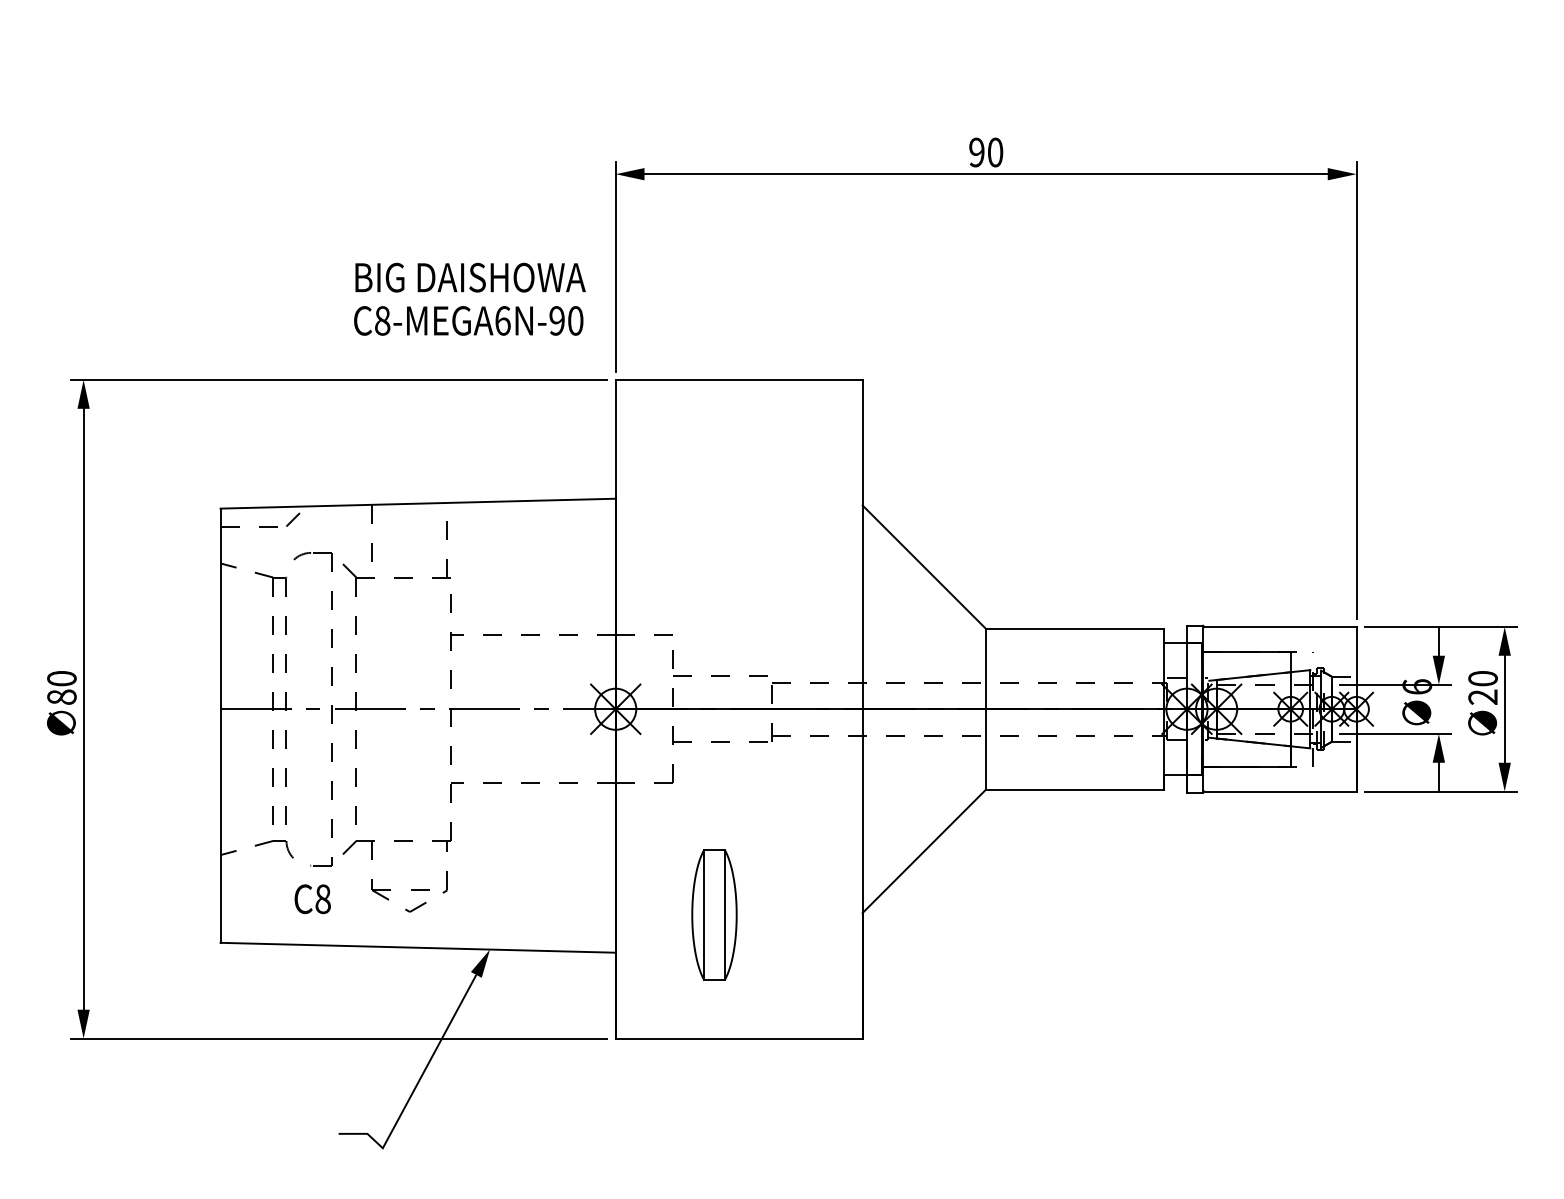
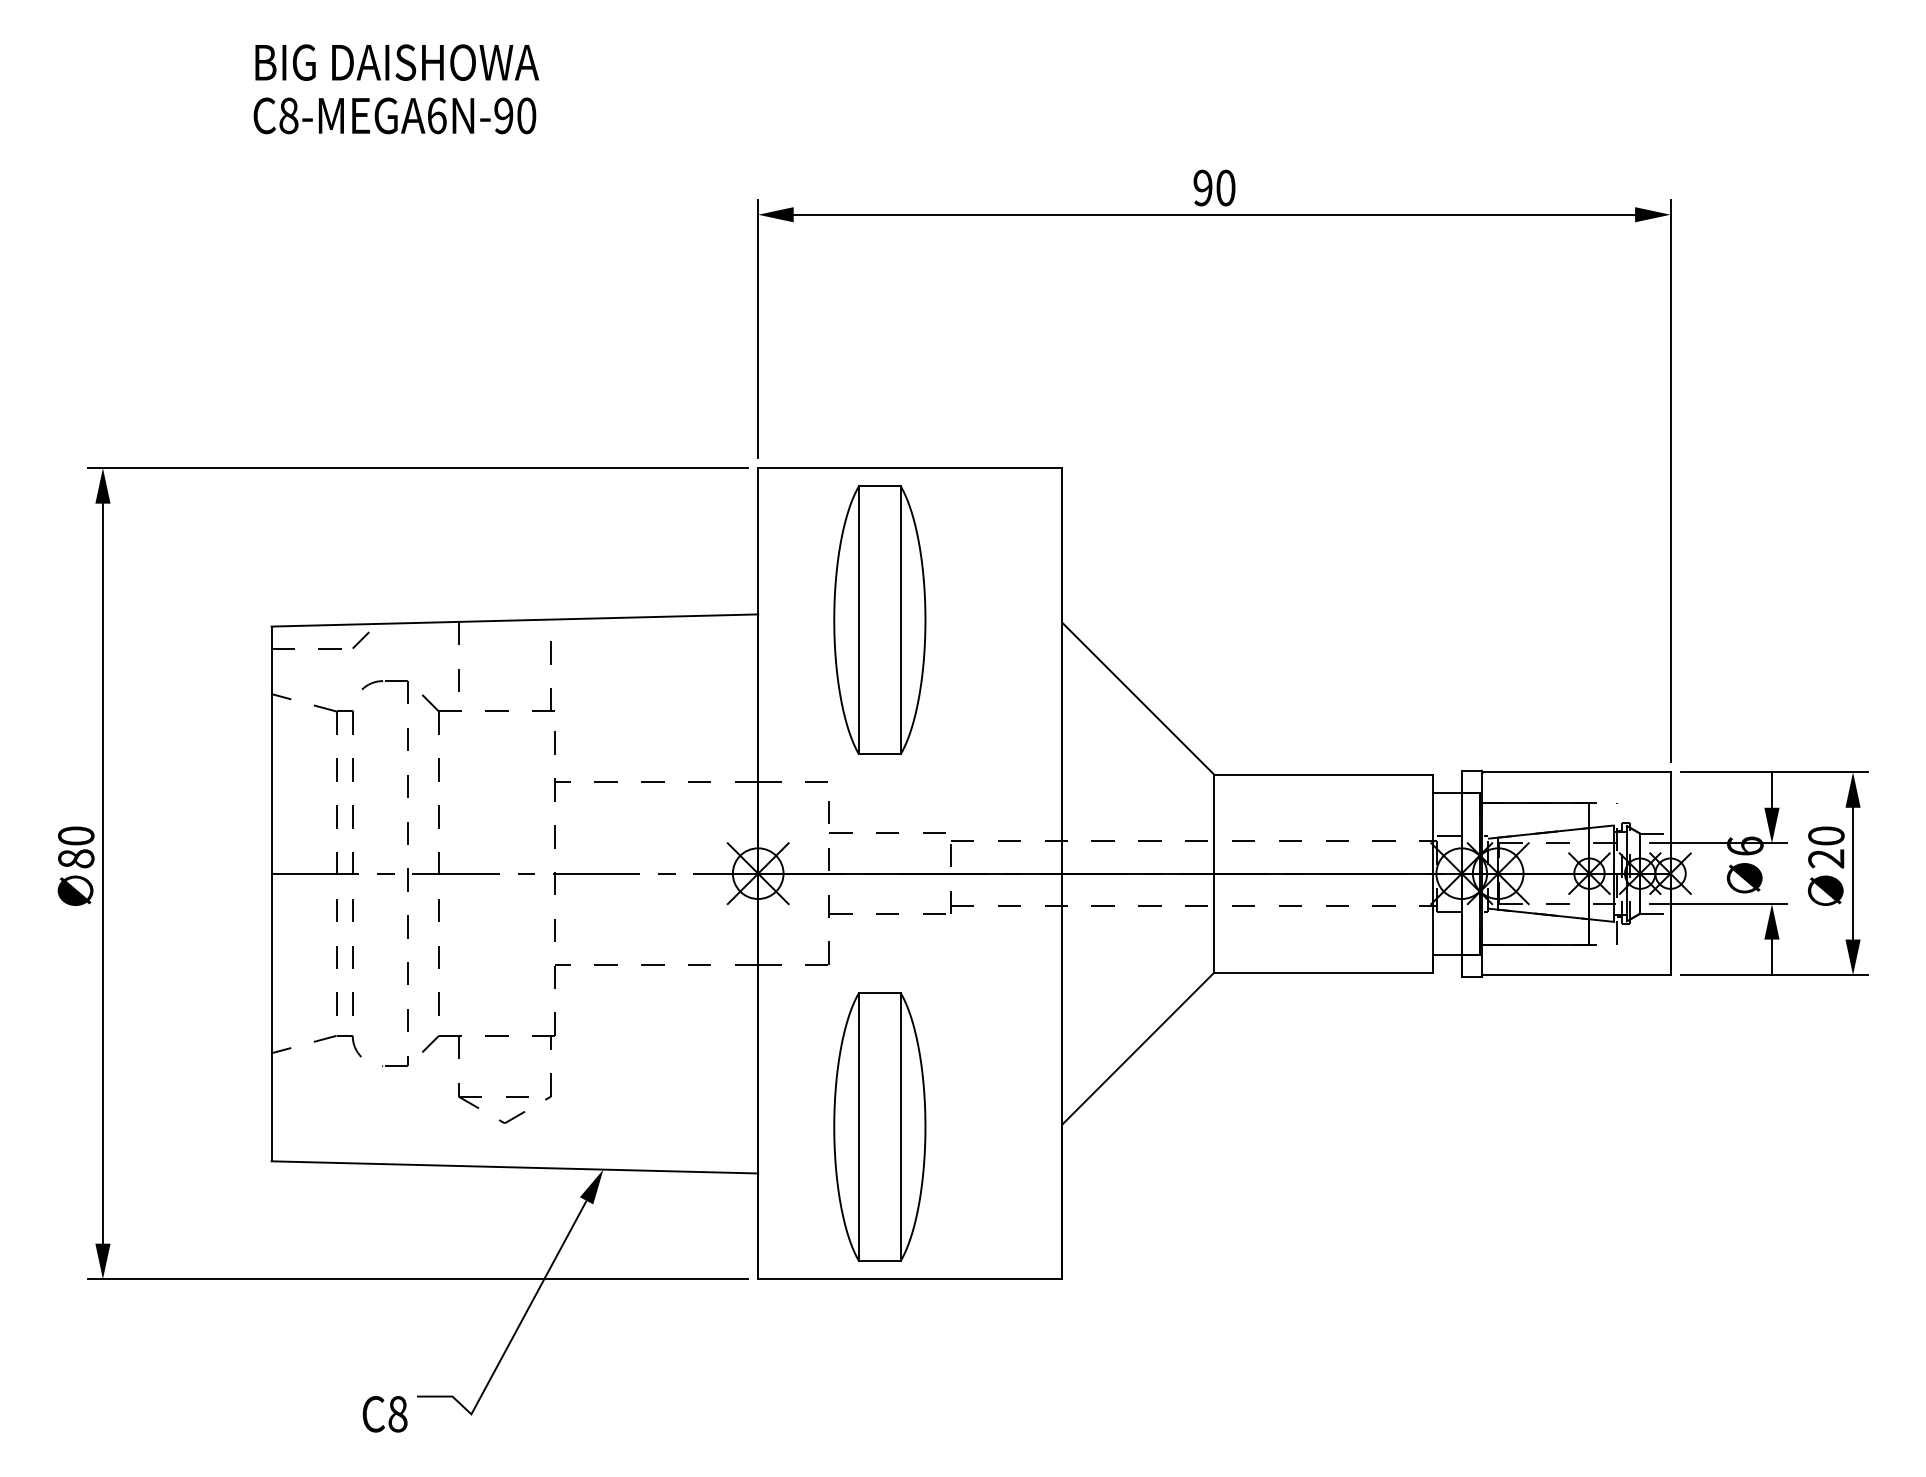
text: (469, 298) -> (395, 88), moved
part: (714, 503) -> (879, 620), added
text: (312, 899) -> (384, 1414), moved
part: (714, 914) -> (879, 1126), size x1.67

